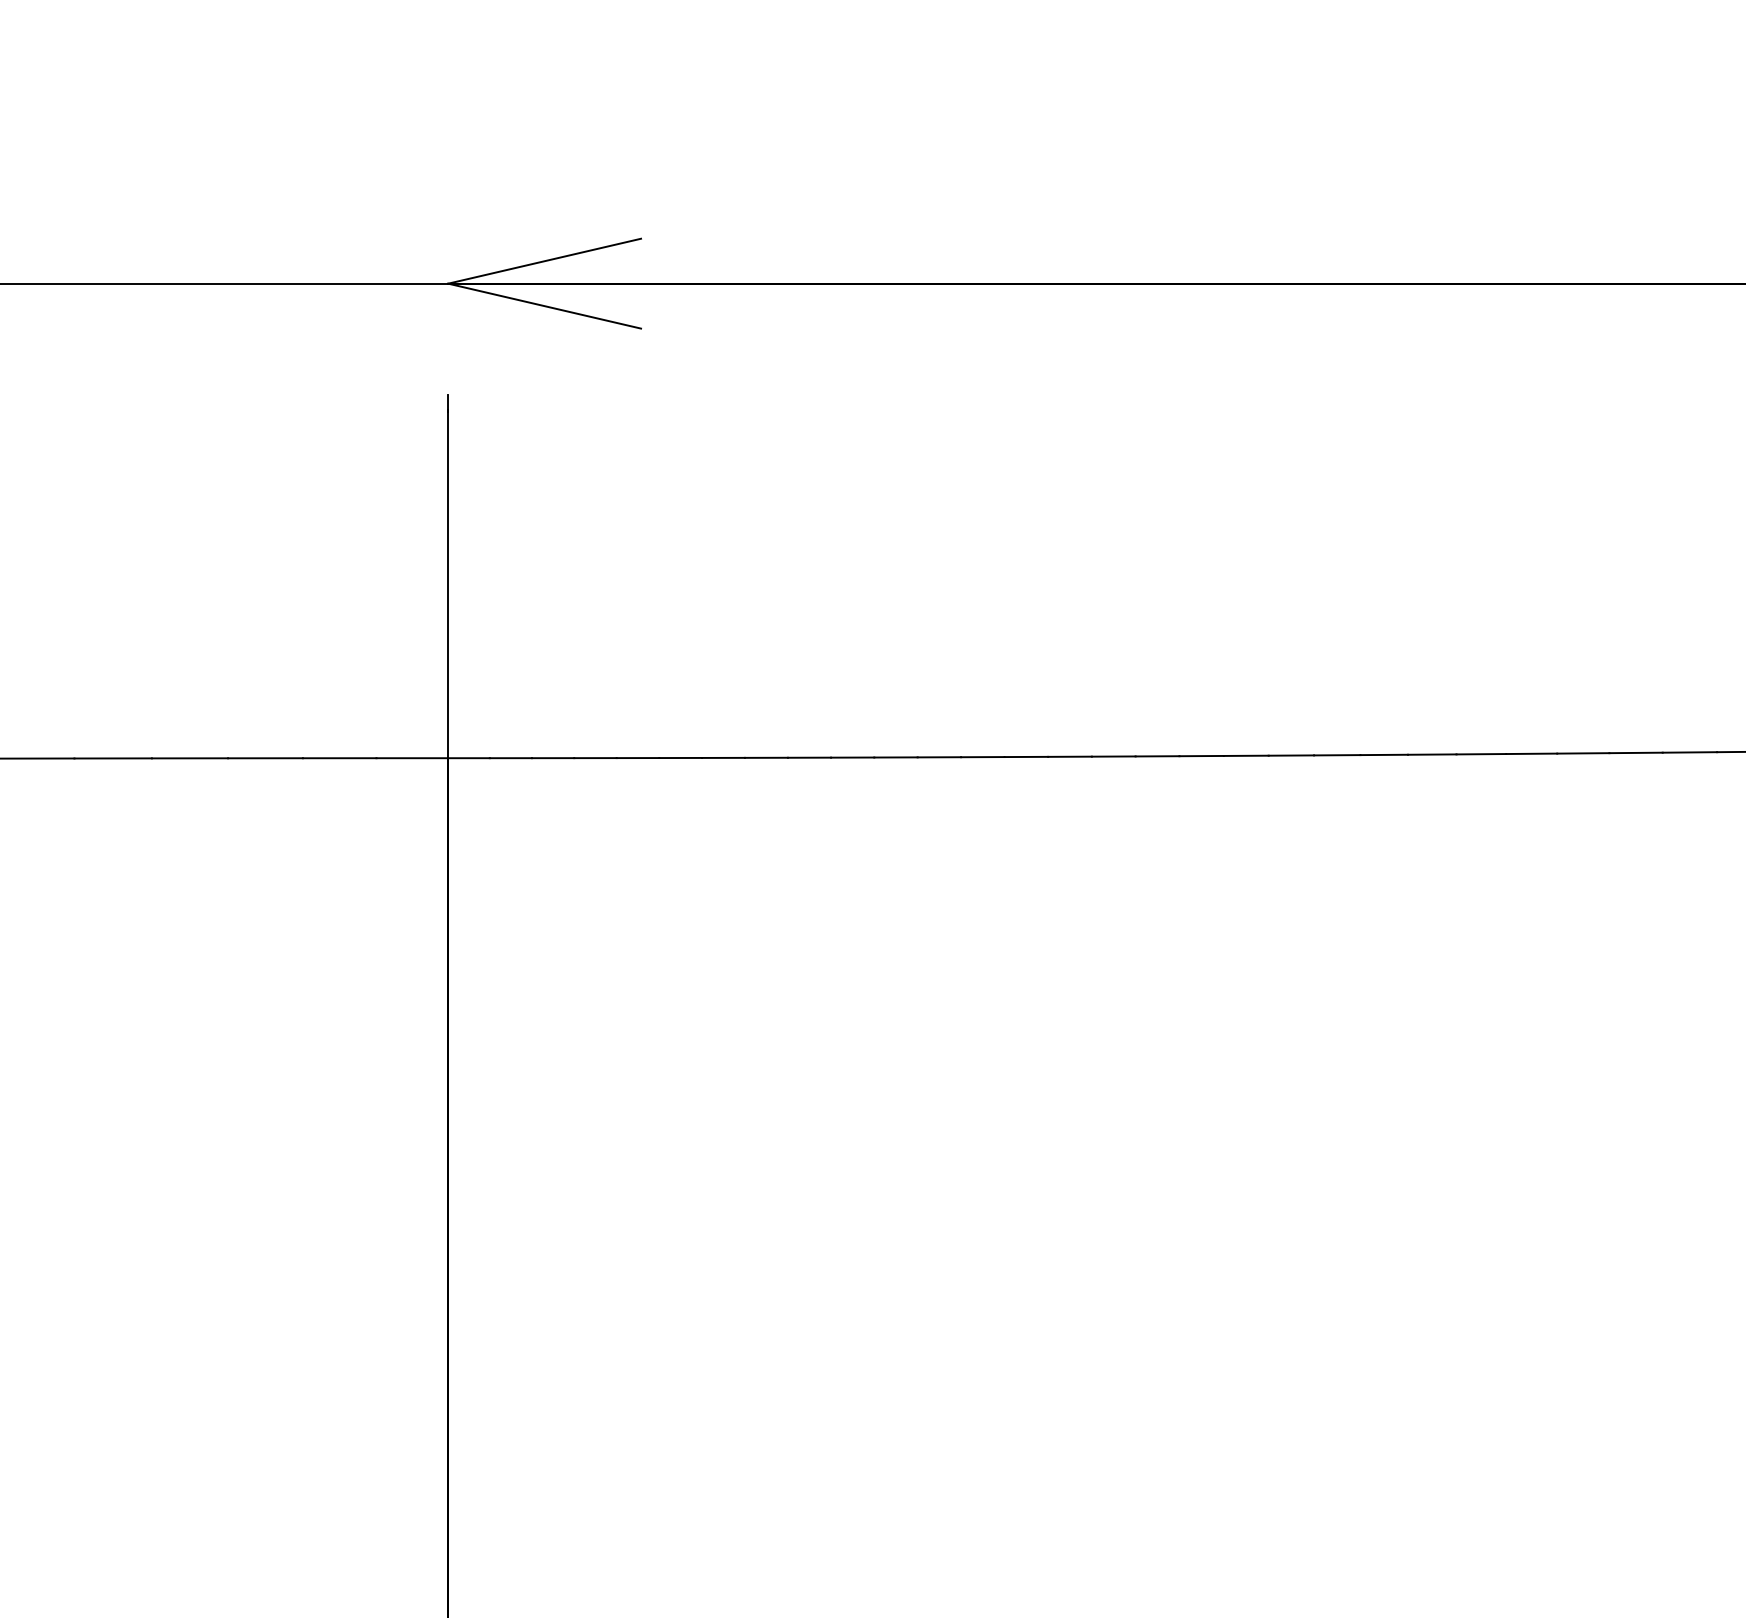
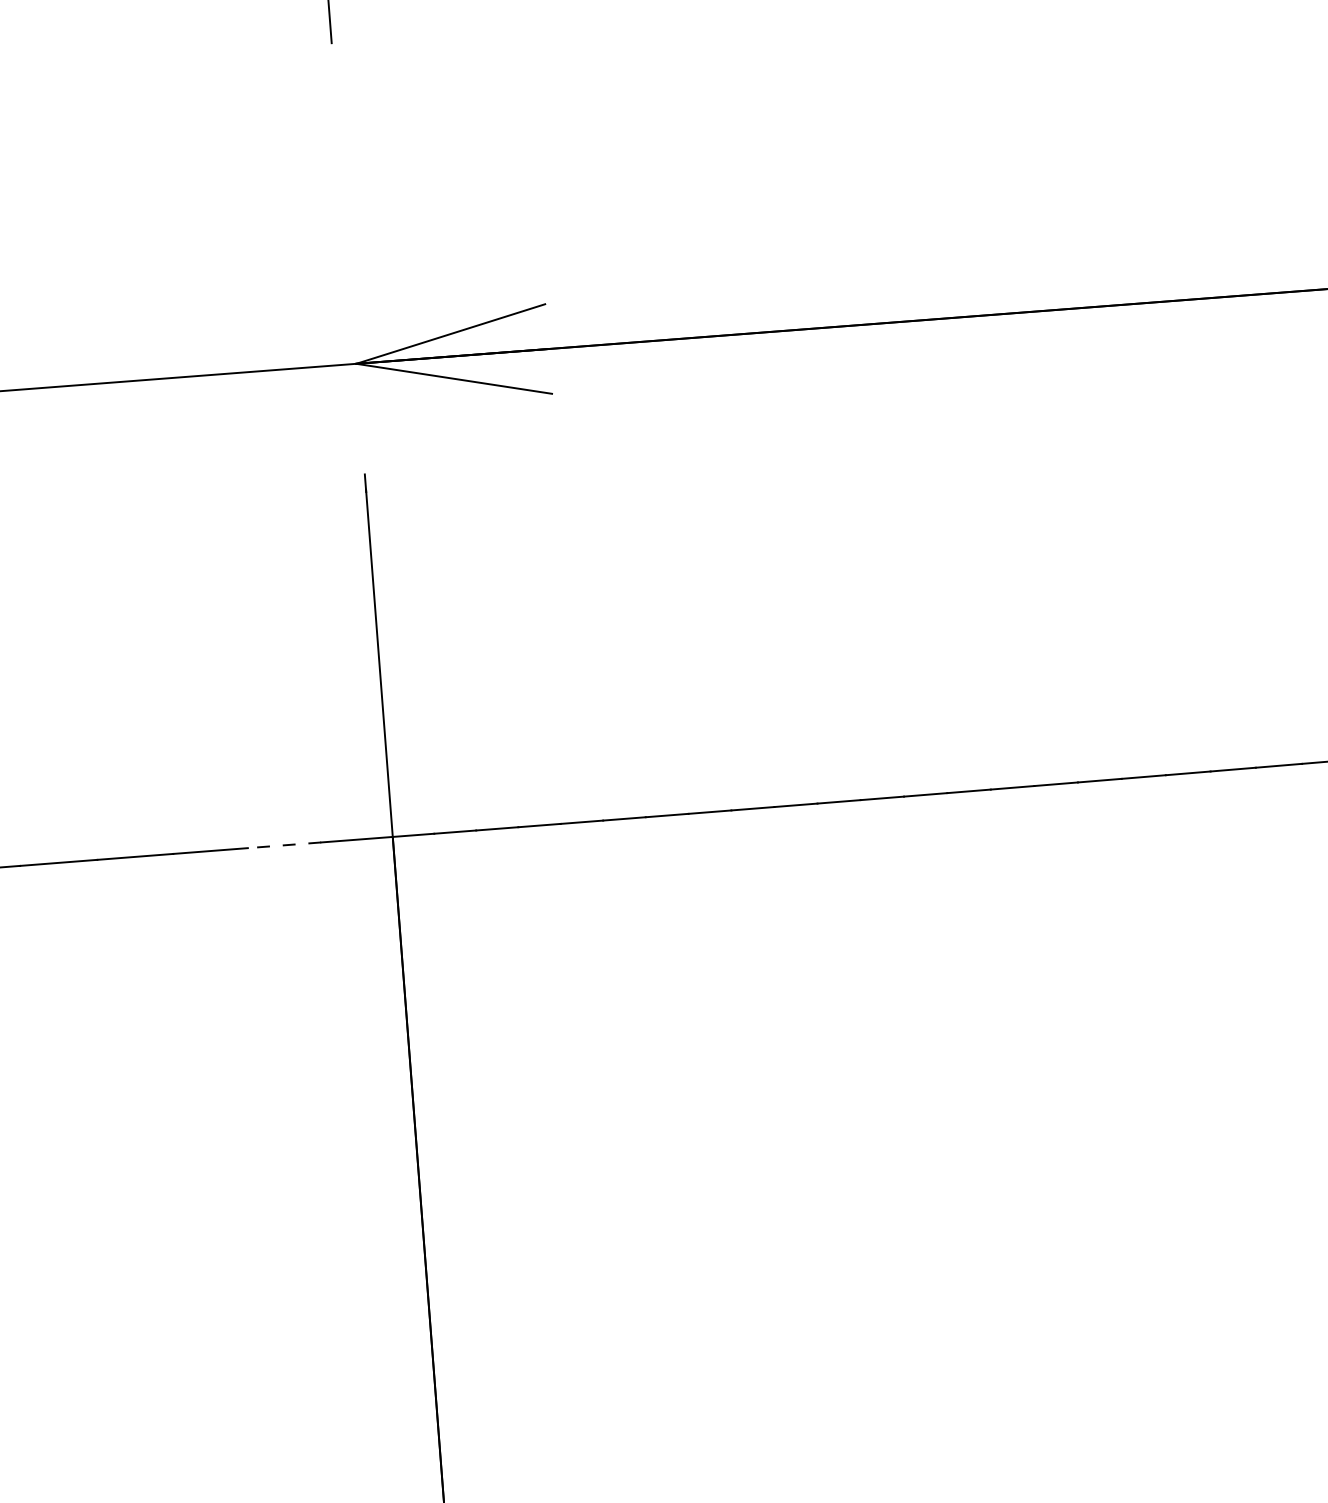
line: (339, 758) -> (284, 845), solid -> dashed

